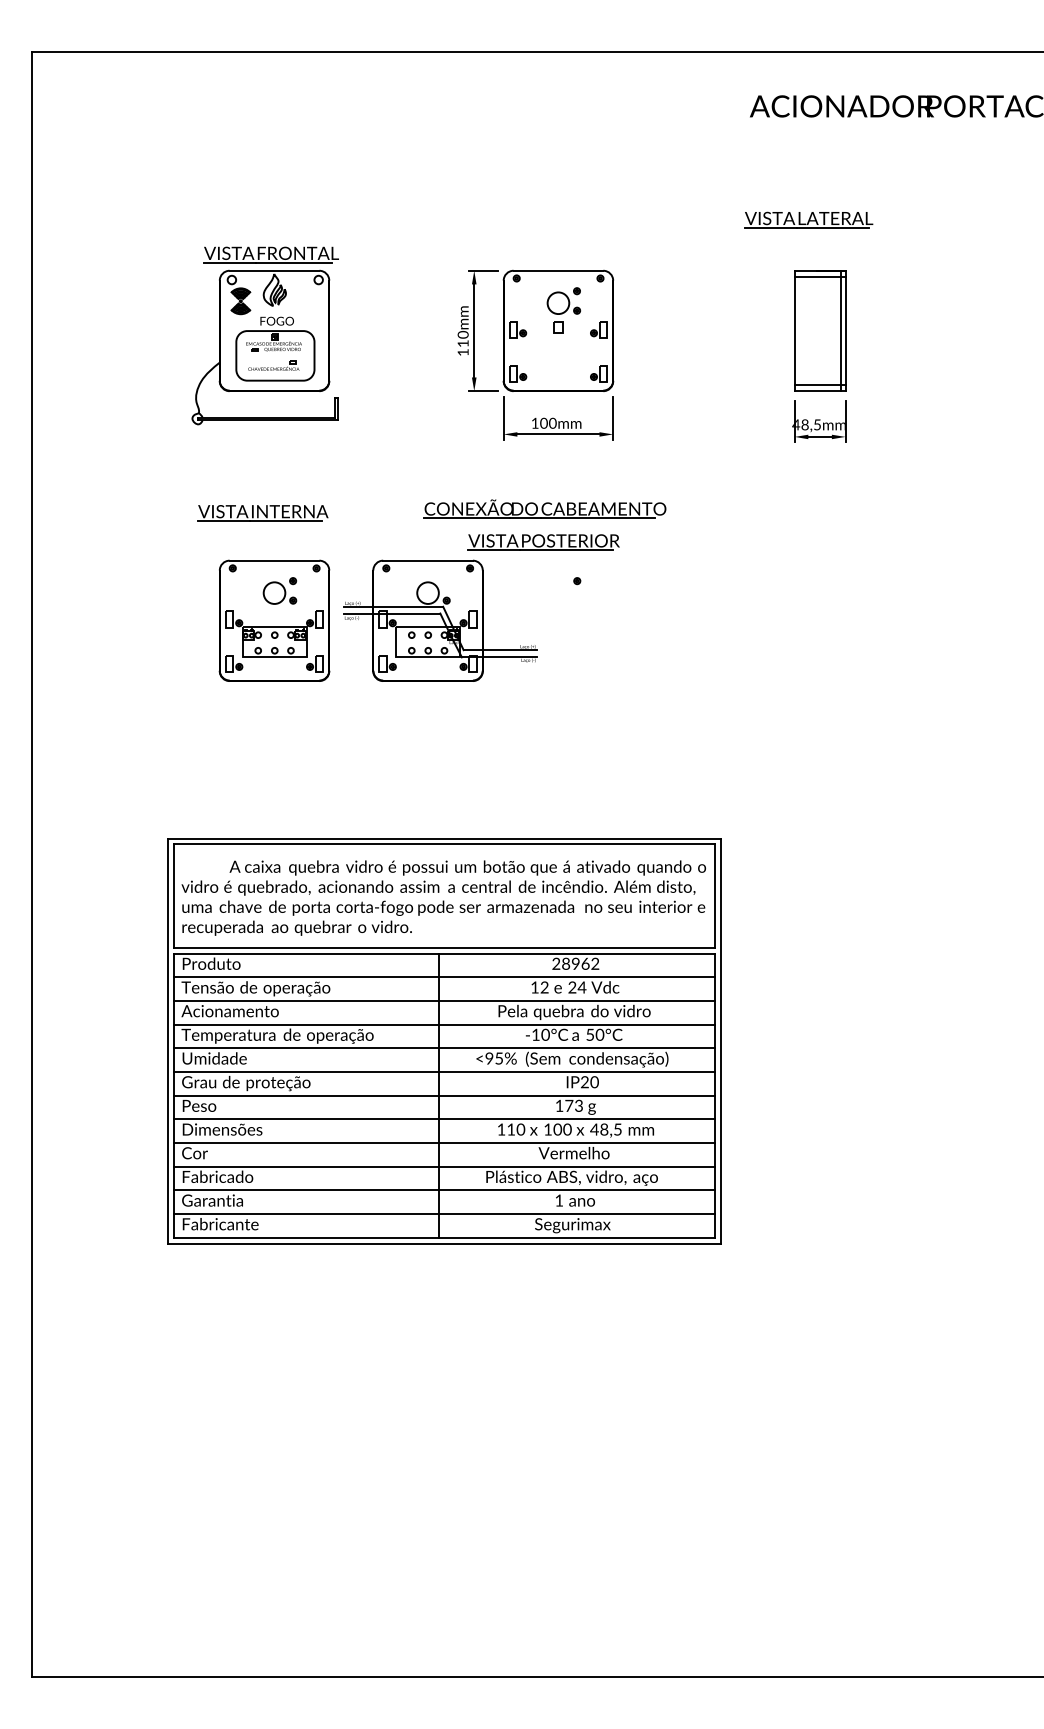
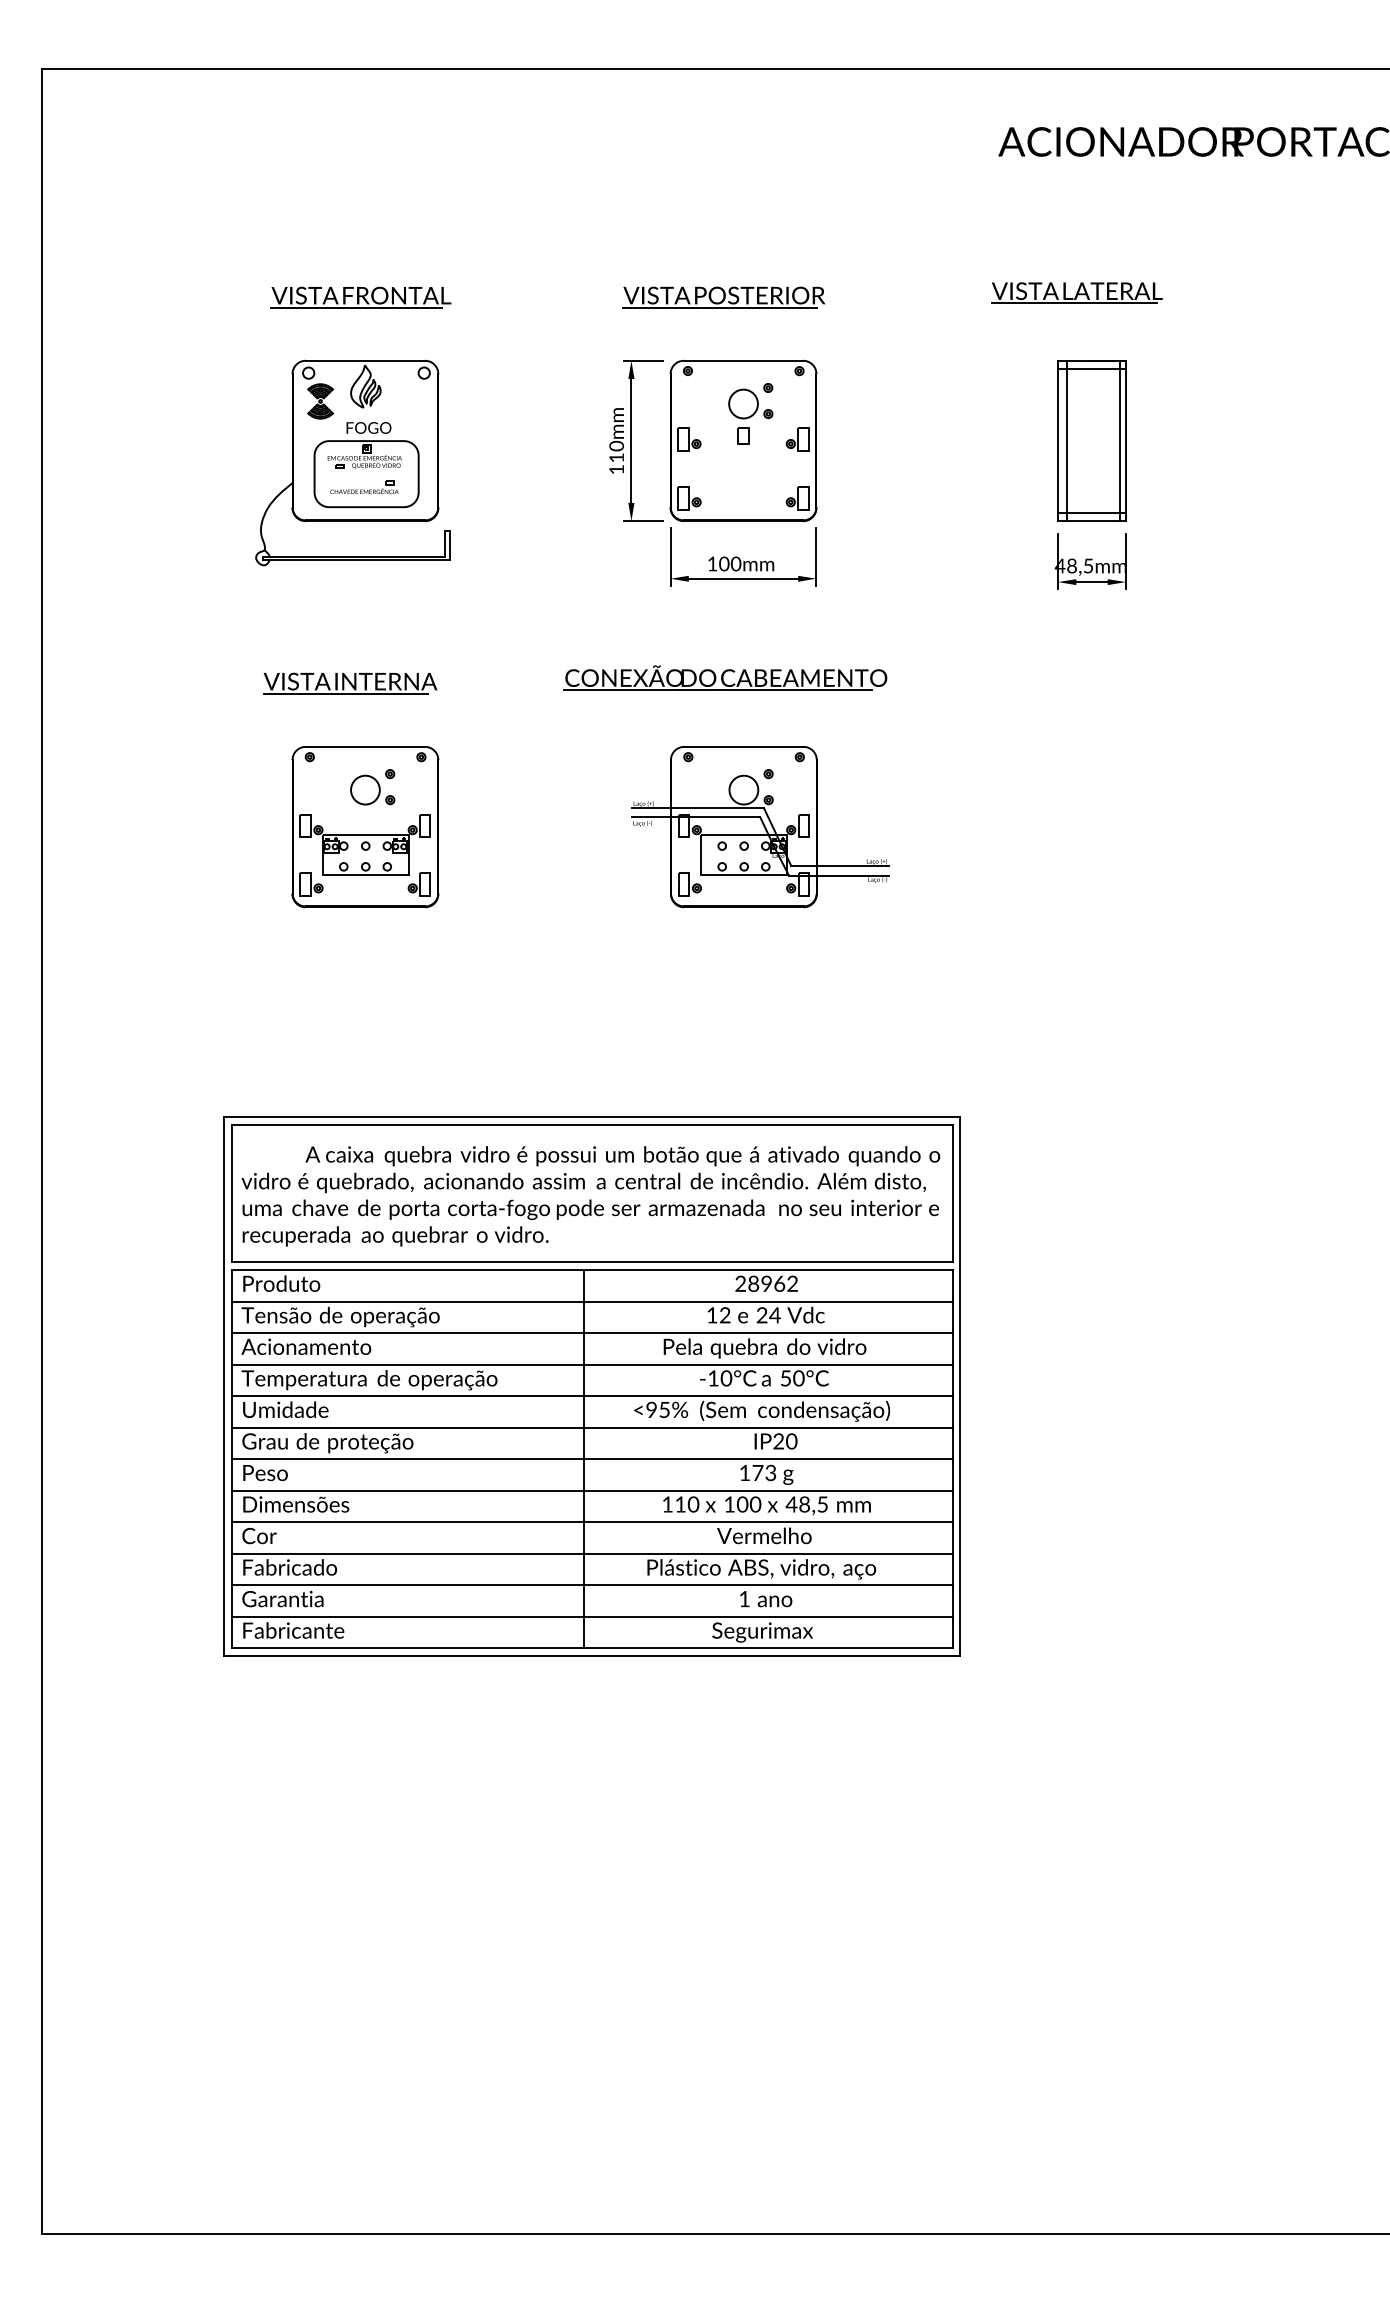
part: (270, 254) -> (360, 297), moved
line: (800, 330) -> (1066, 440), added
part: (543, 542) -> (723, 297), moved
part: (440, 621) -> (760, 827), moved

